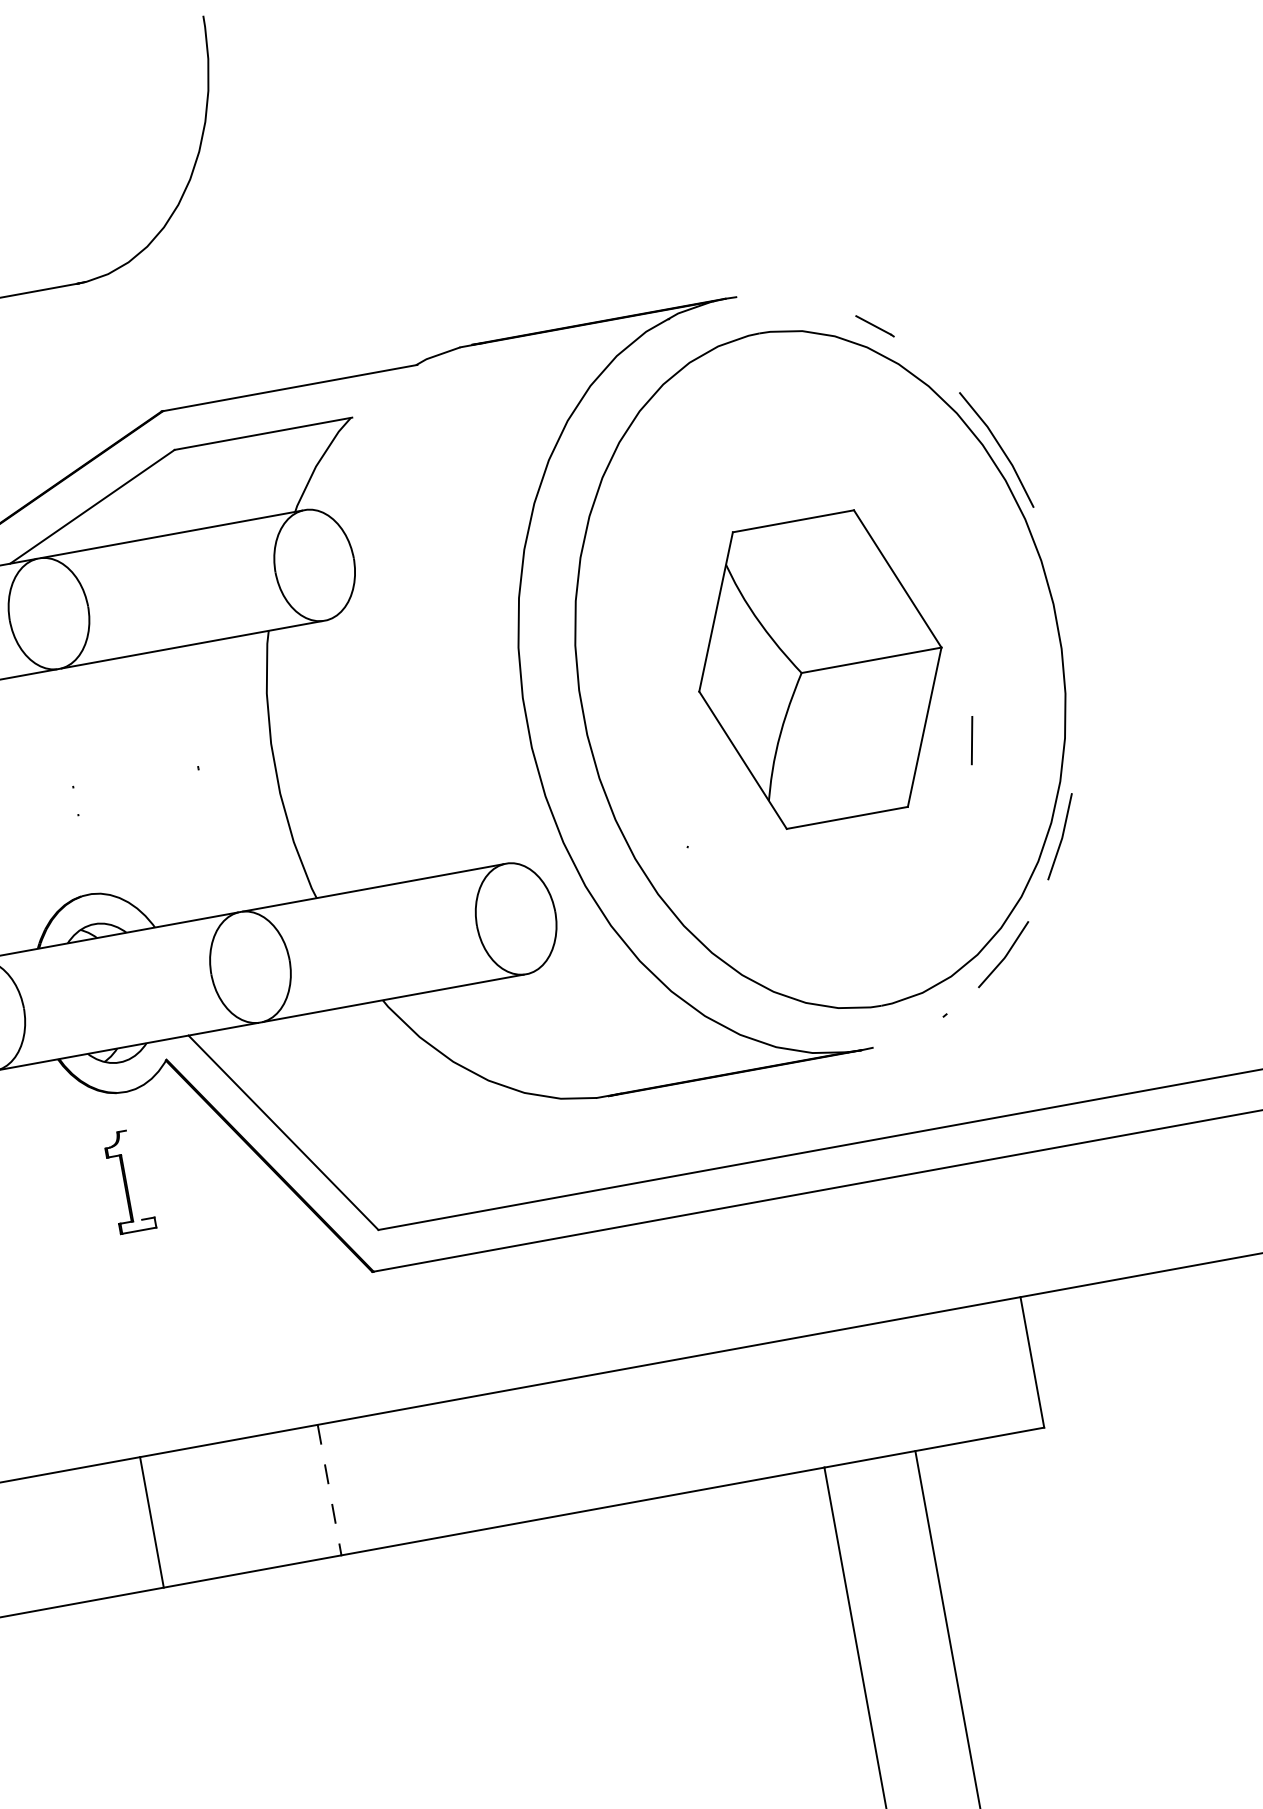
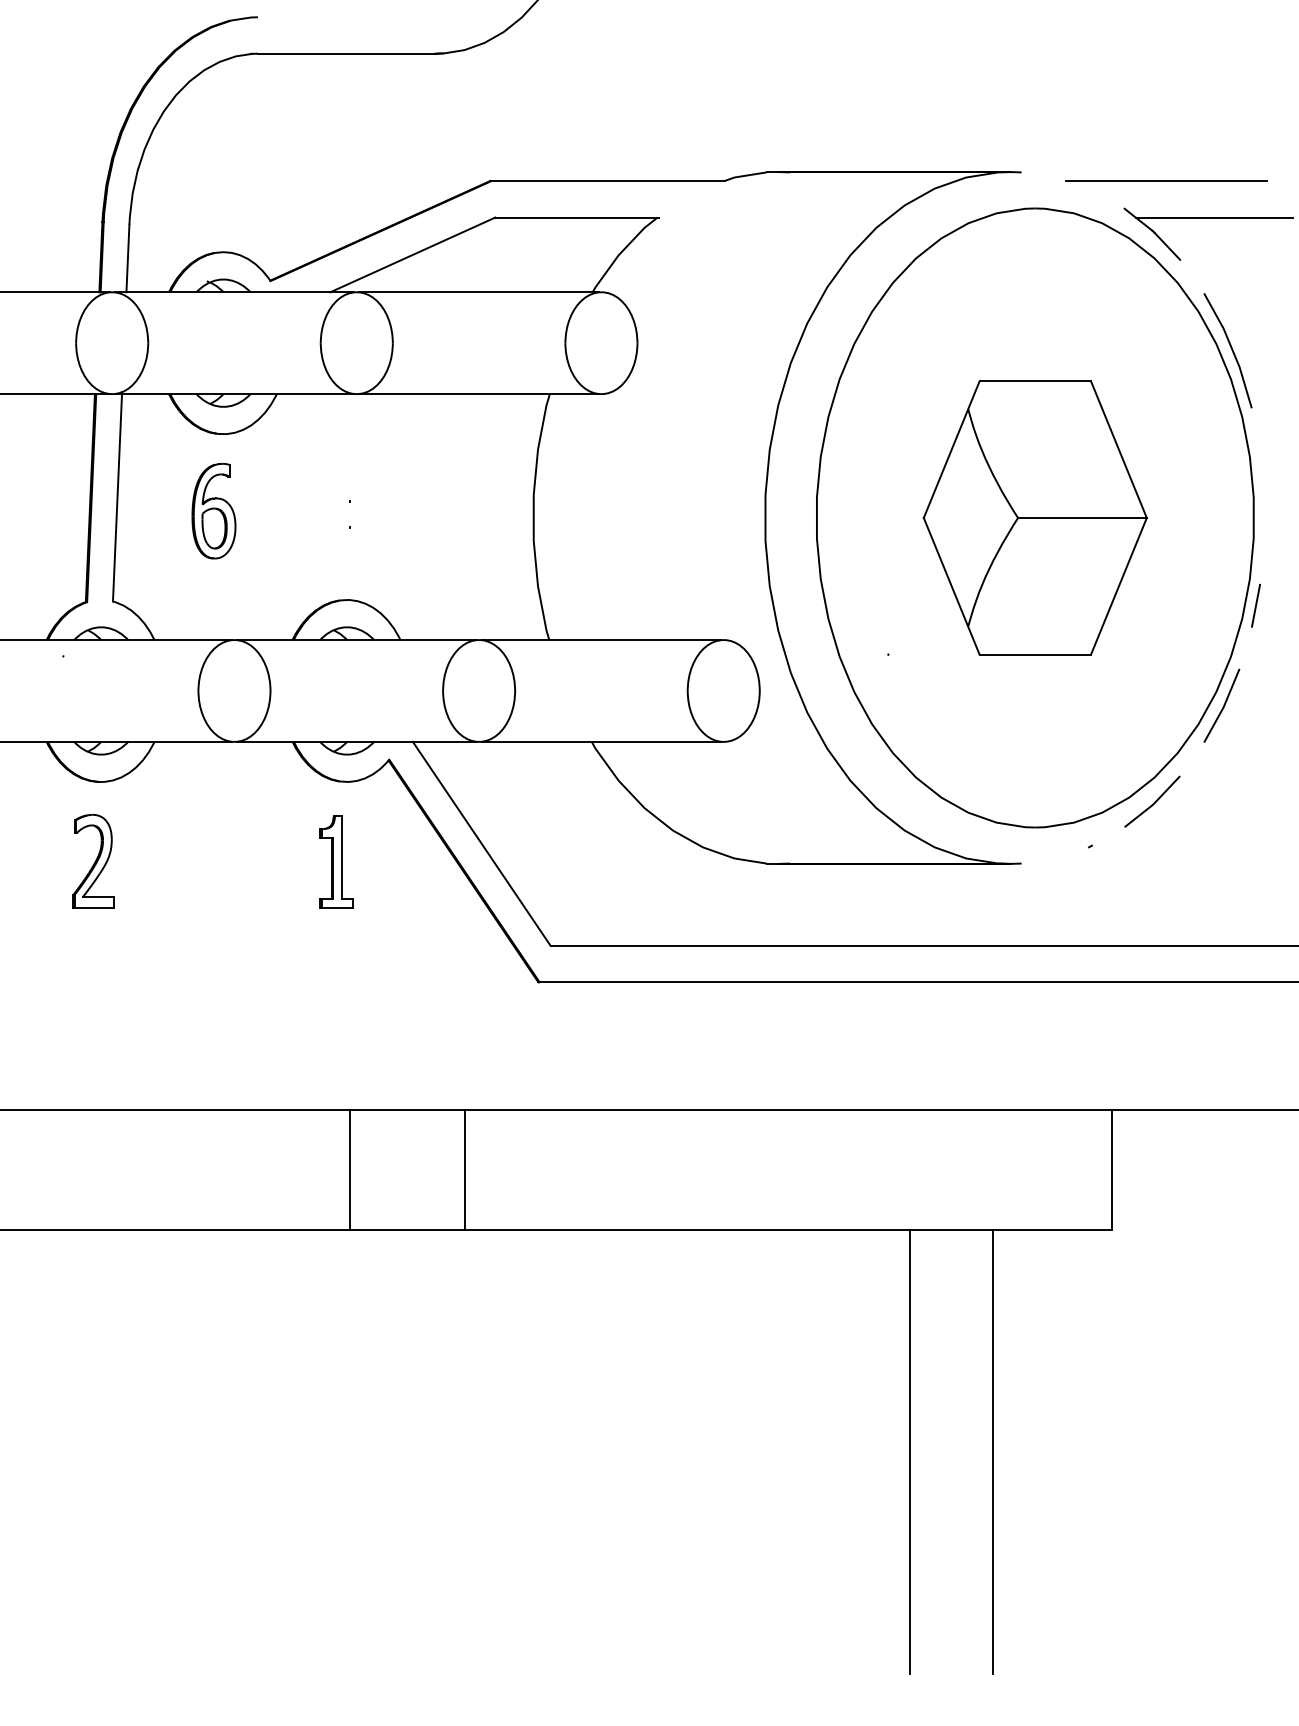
line: (895, 278) -> (1165, 181), added
line: (954, 308) -> (1213, 217), added
line: (910, 347) -> (1167, 245), added
line: (971, 740) -> (1255, 605), moved
line: (133, 1175) -> (341, 857), added
line: (329, 1490) -> (464, 1170), dashed -> solid
line: (152, 1522) -> (350, 1169), moved

